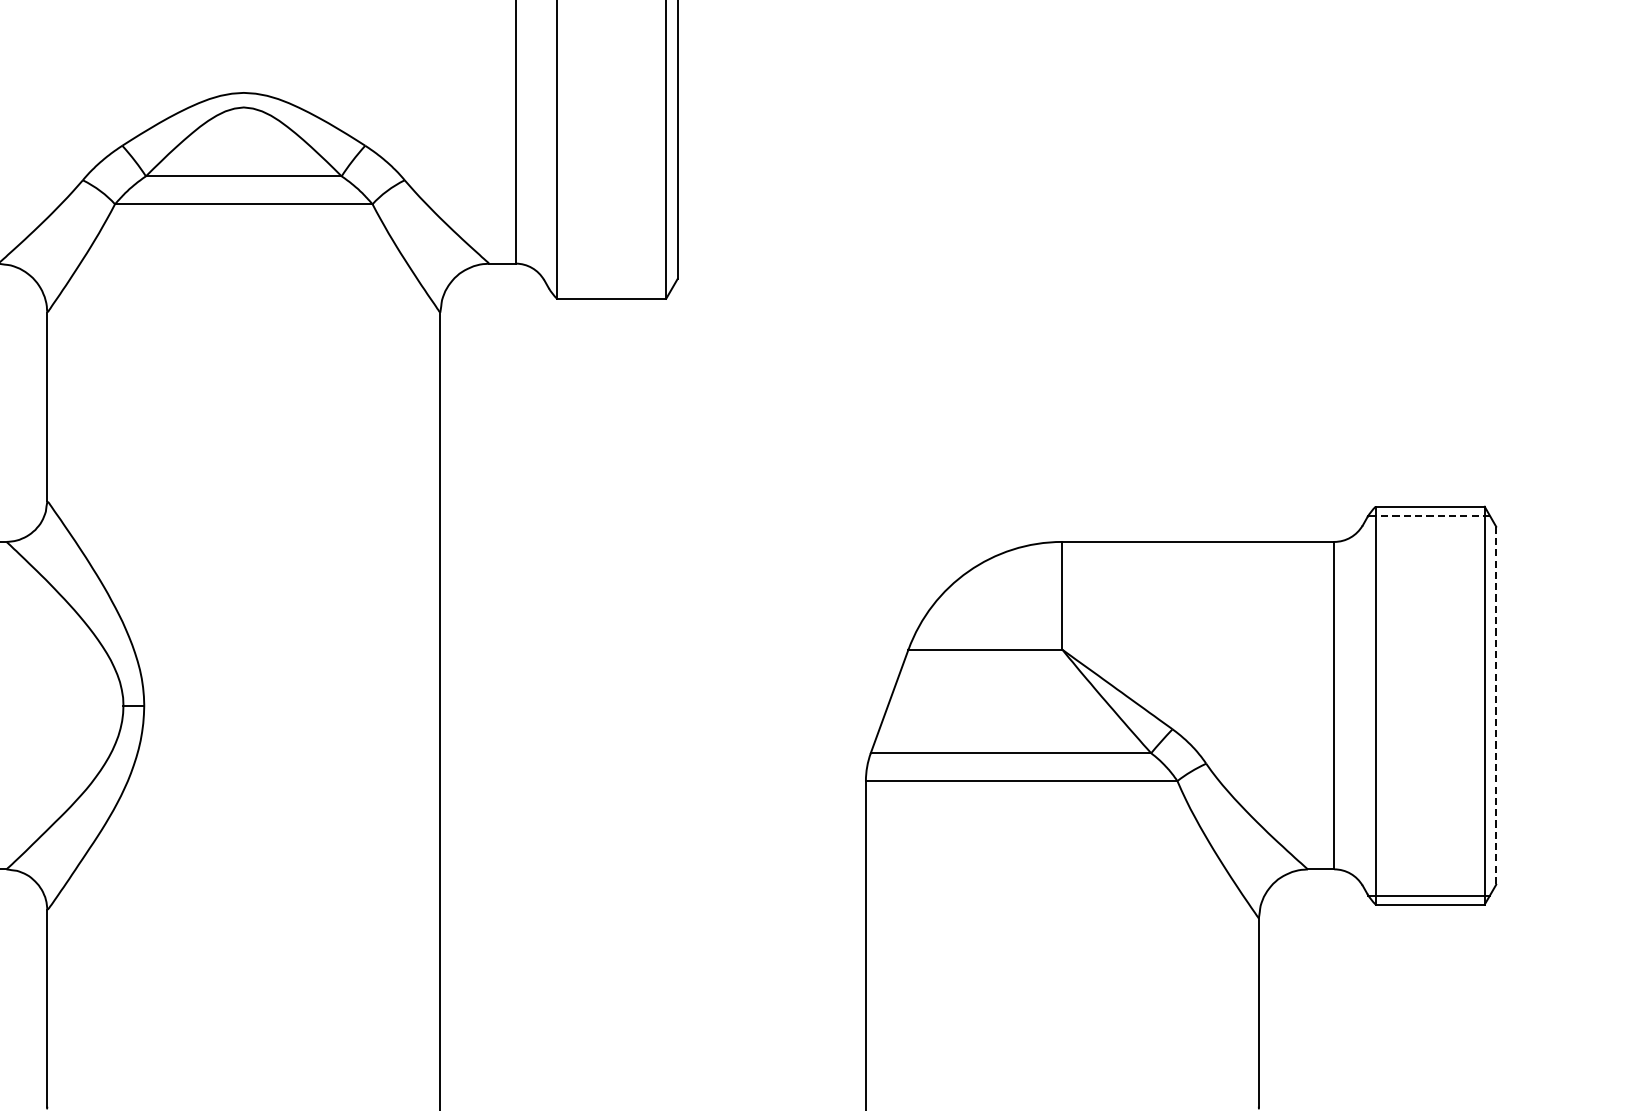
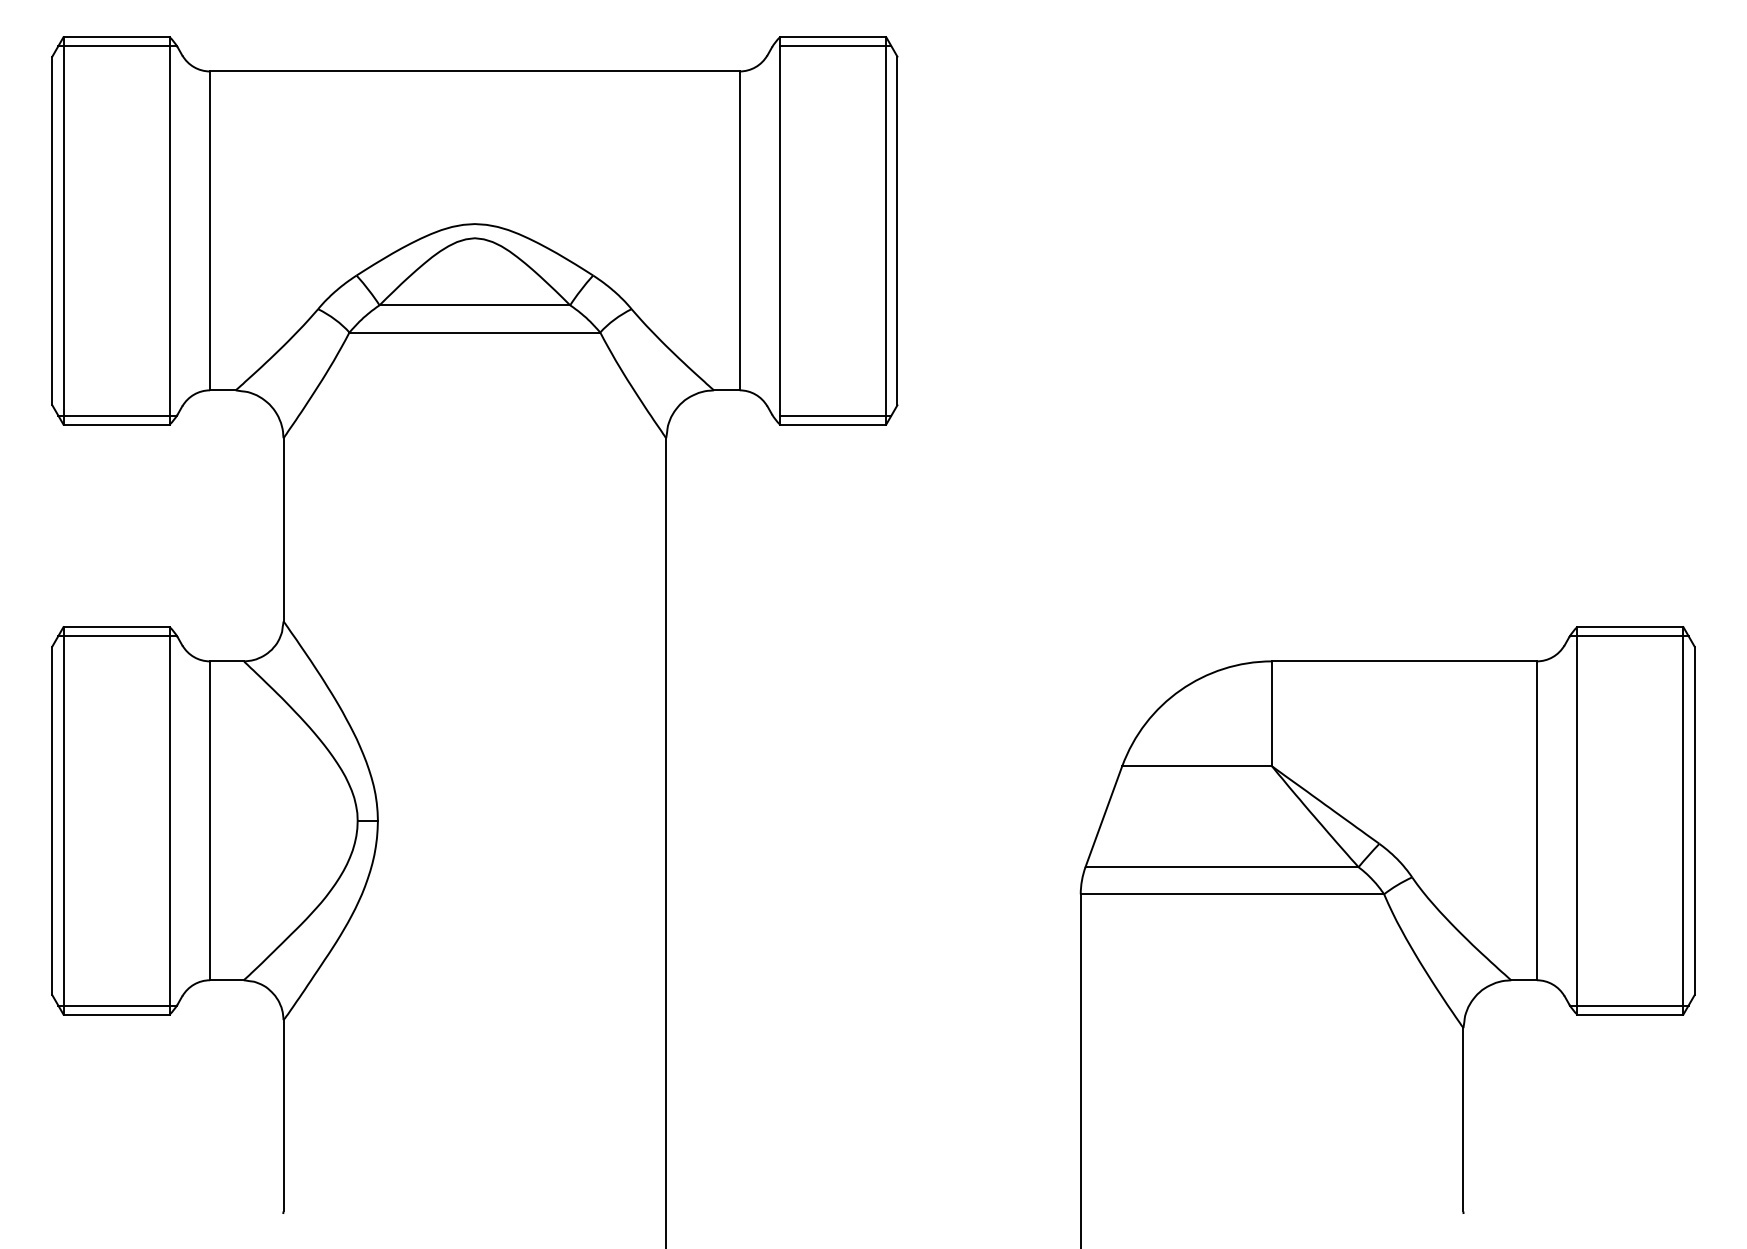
line: (614, 289) -> (835, 415), added
line: (1432, 515) -> (1632, 635), dashed -> solid
line: (1496, 706) -> (1694, 821), dashed -> solid

